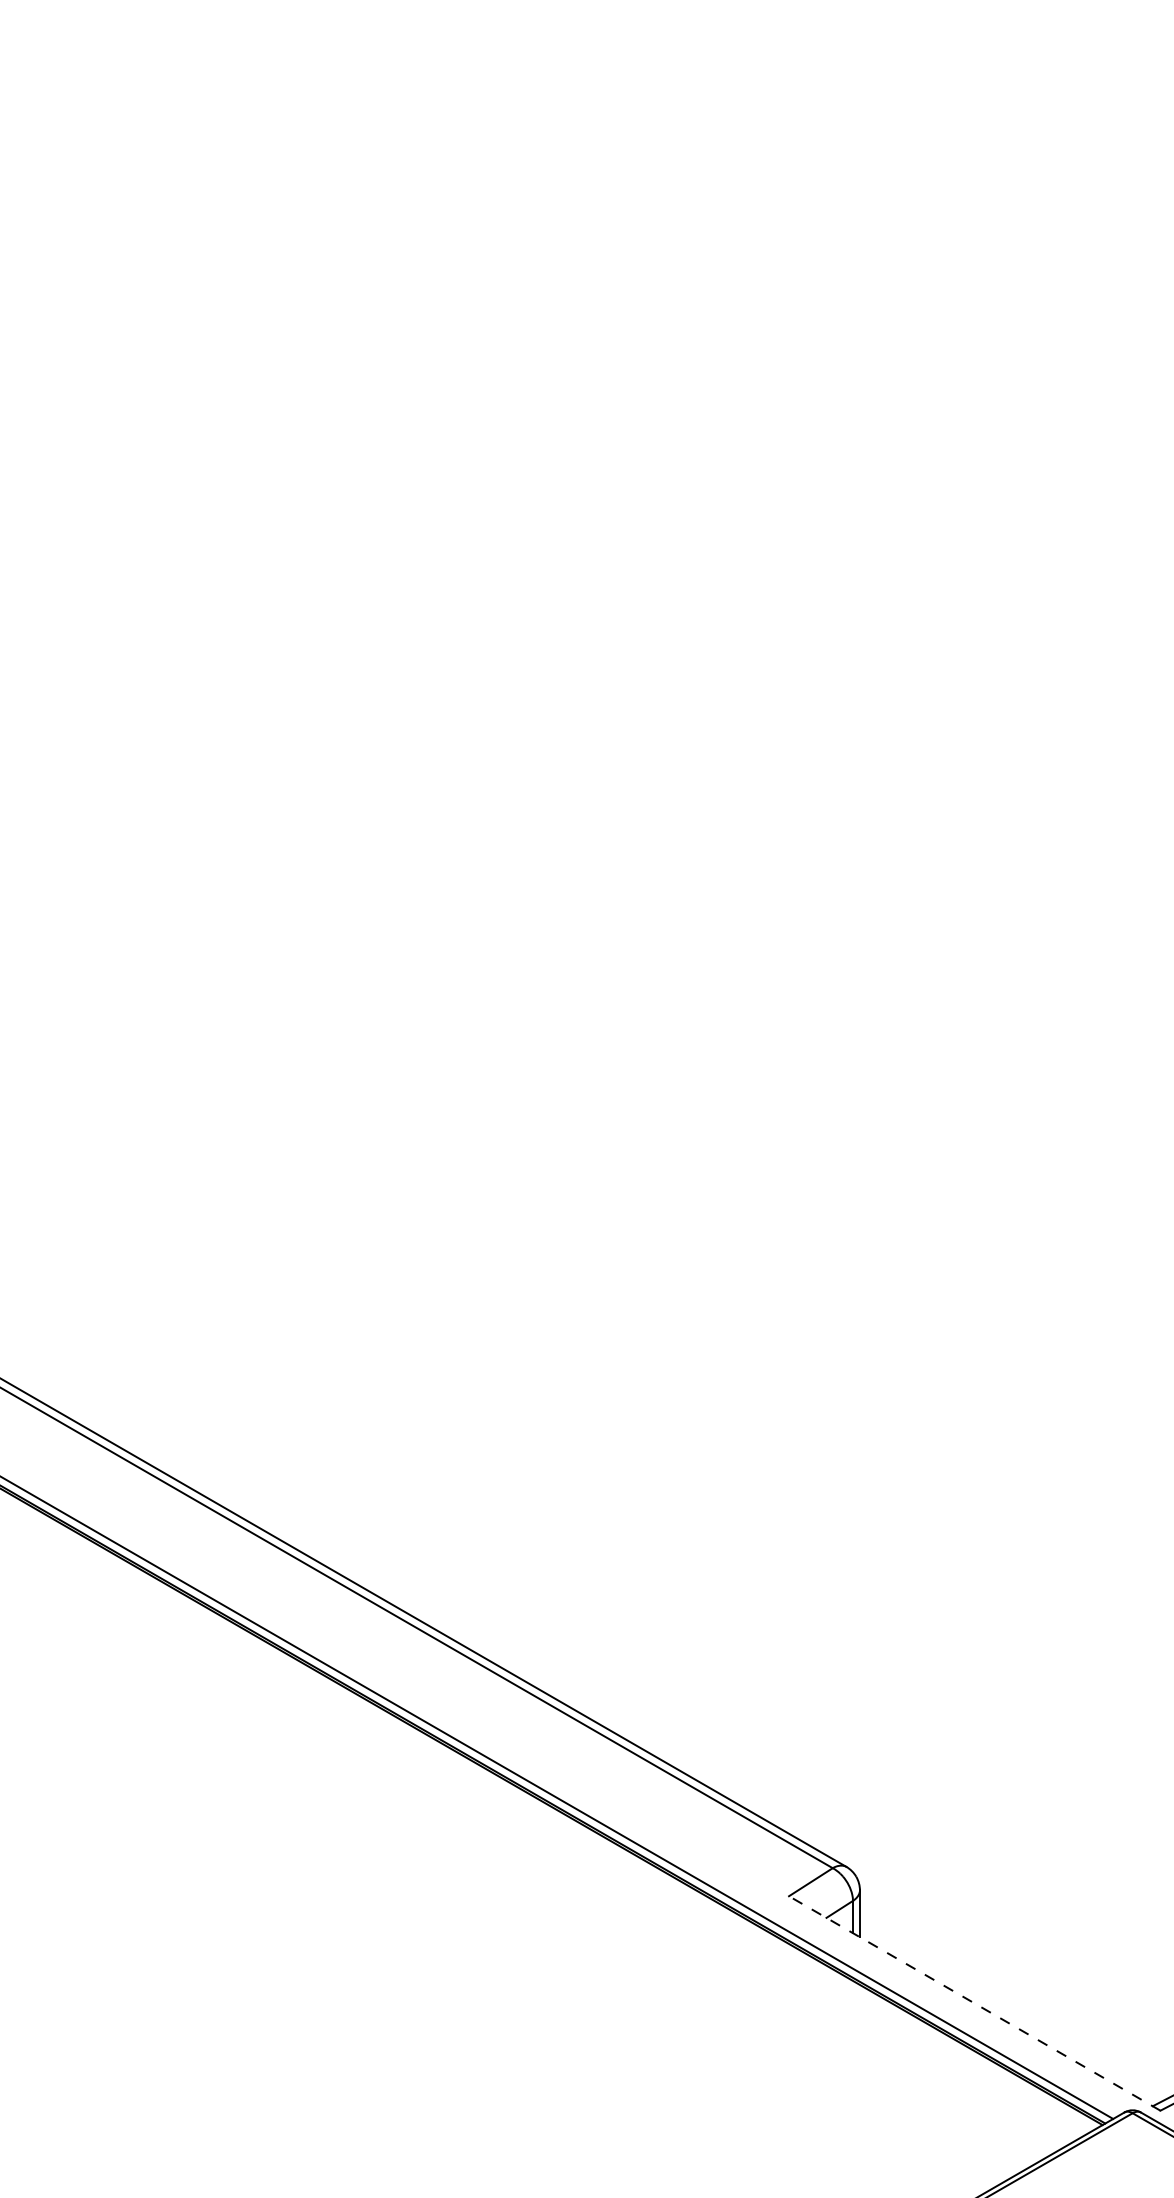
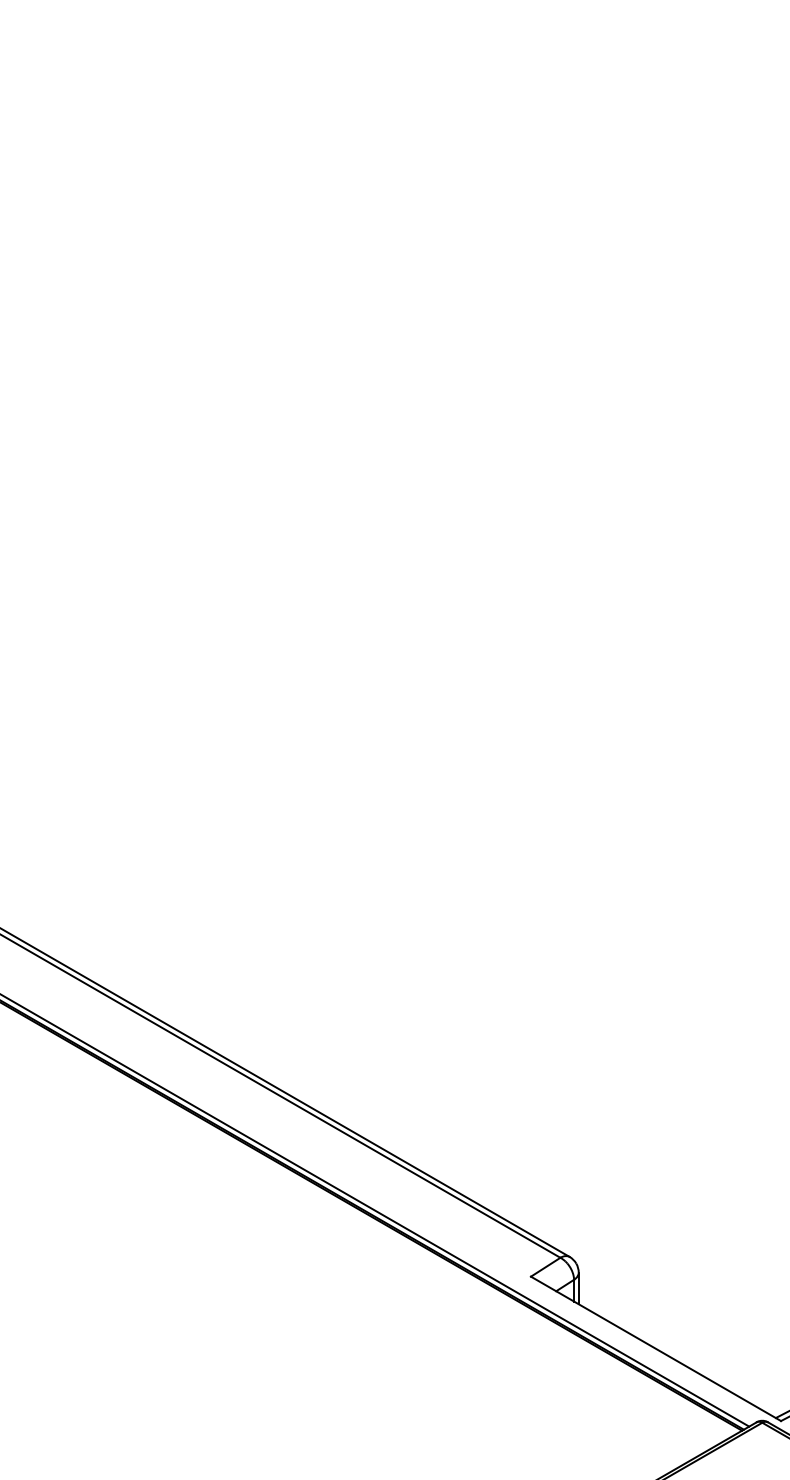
line: (973, 2002) -> (655, 1348), dashed -> solid

